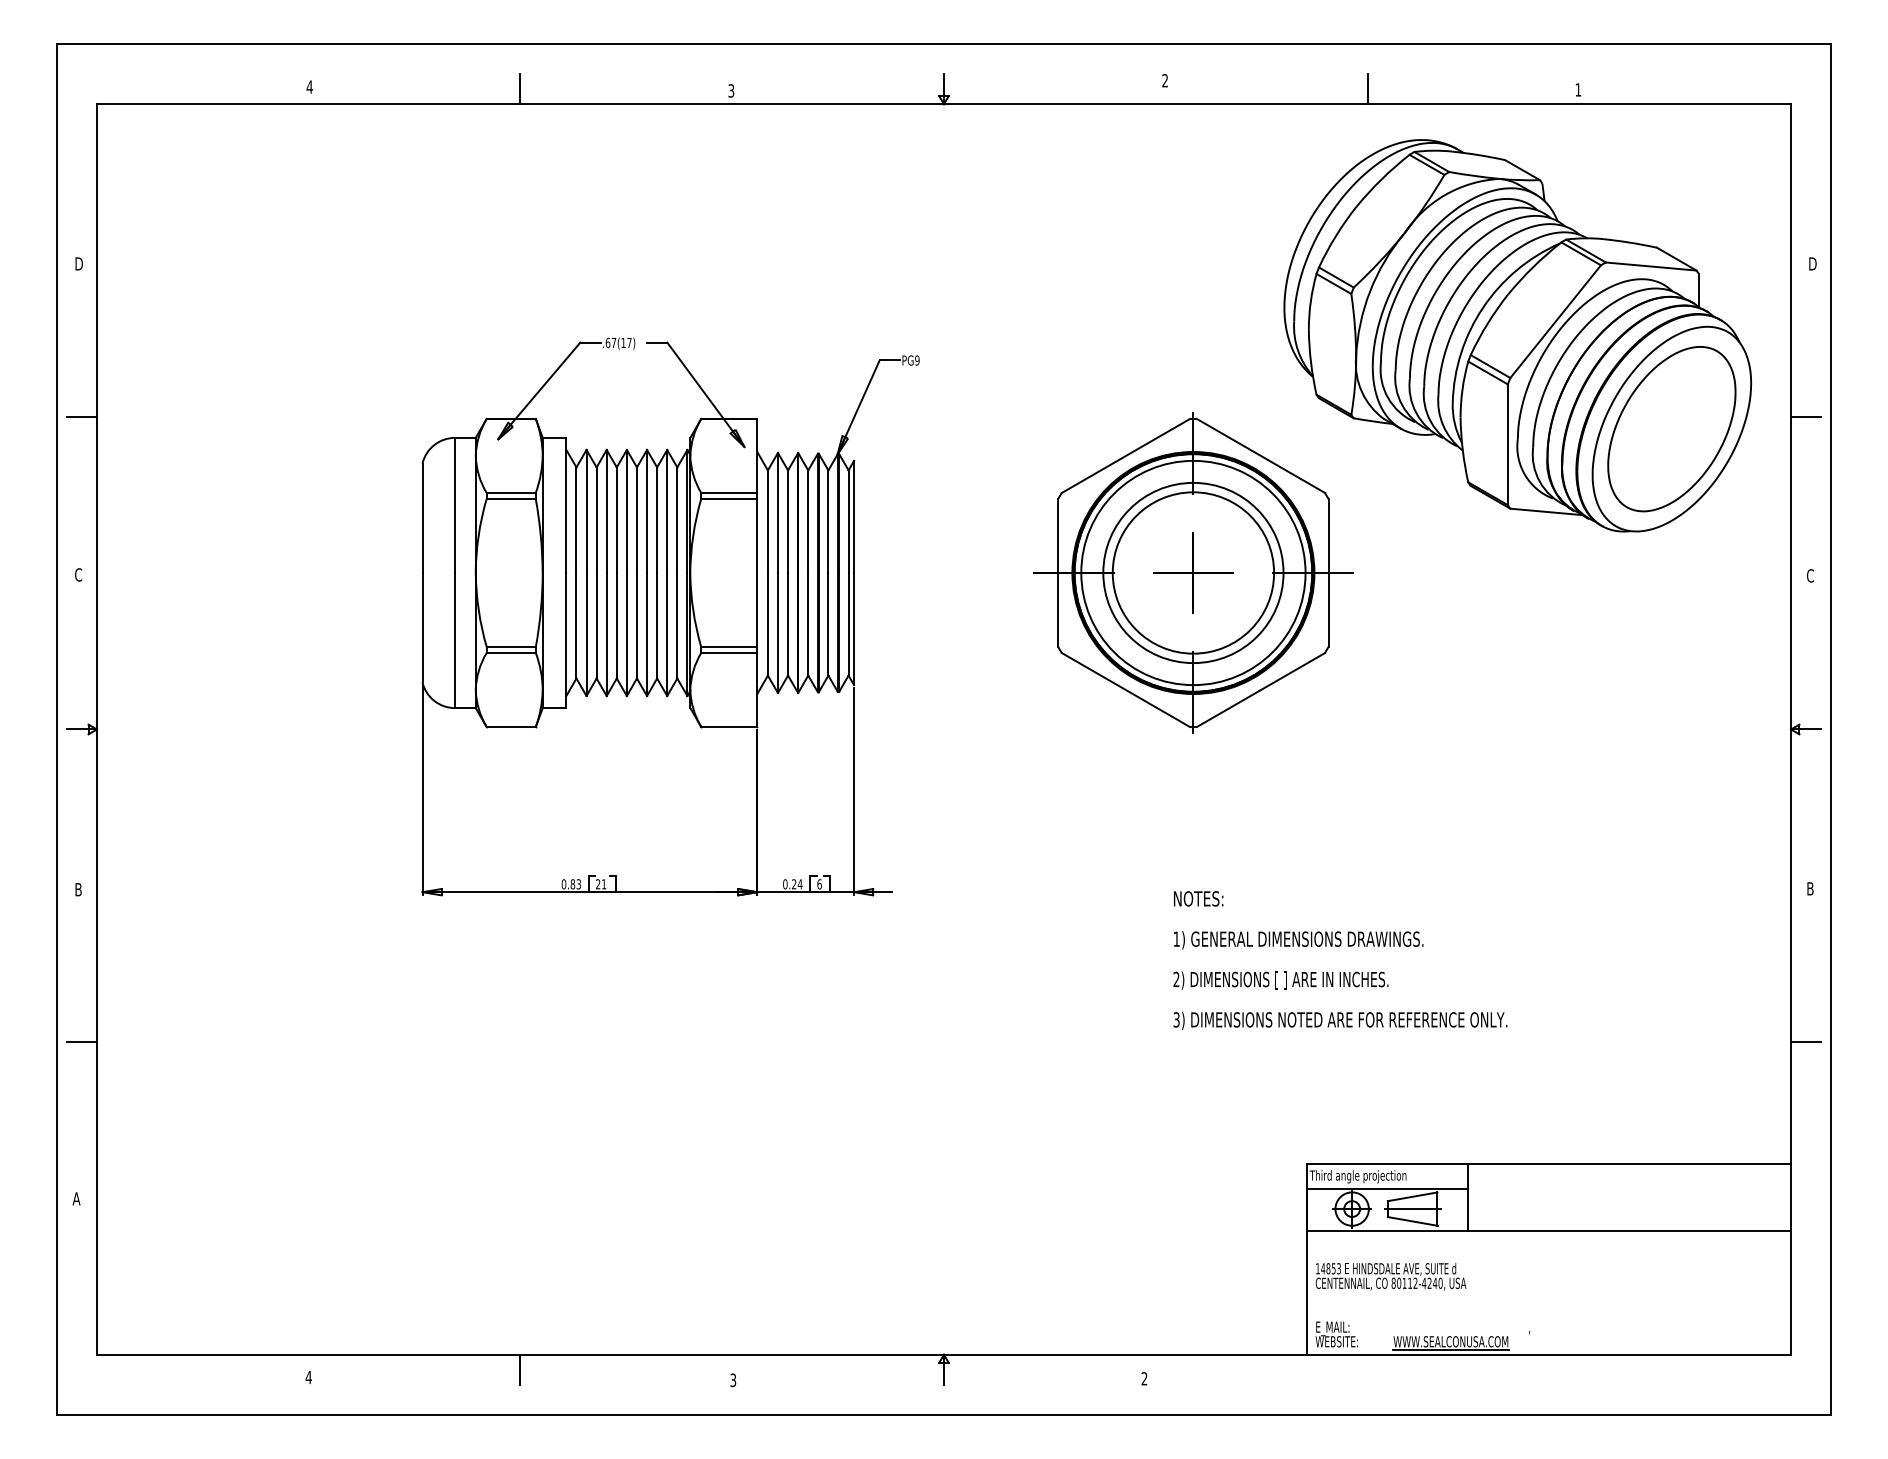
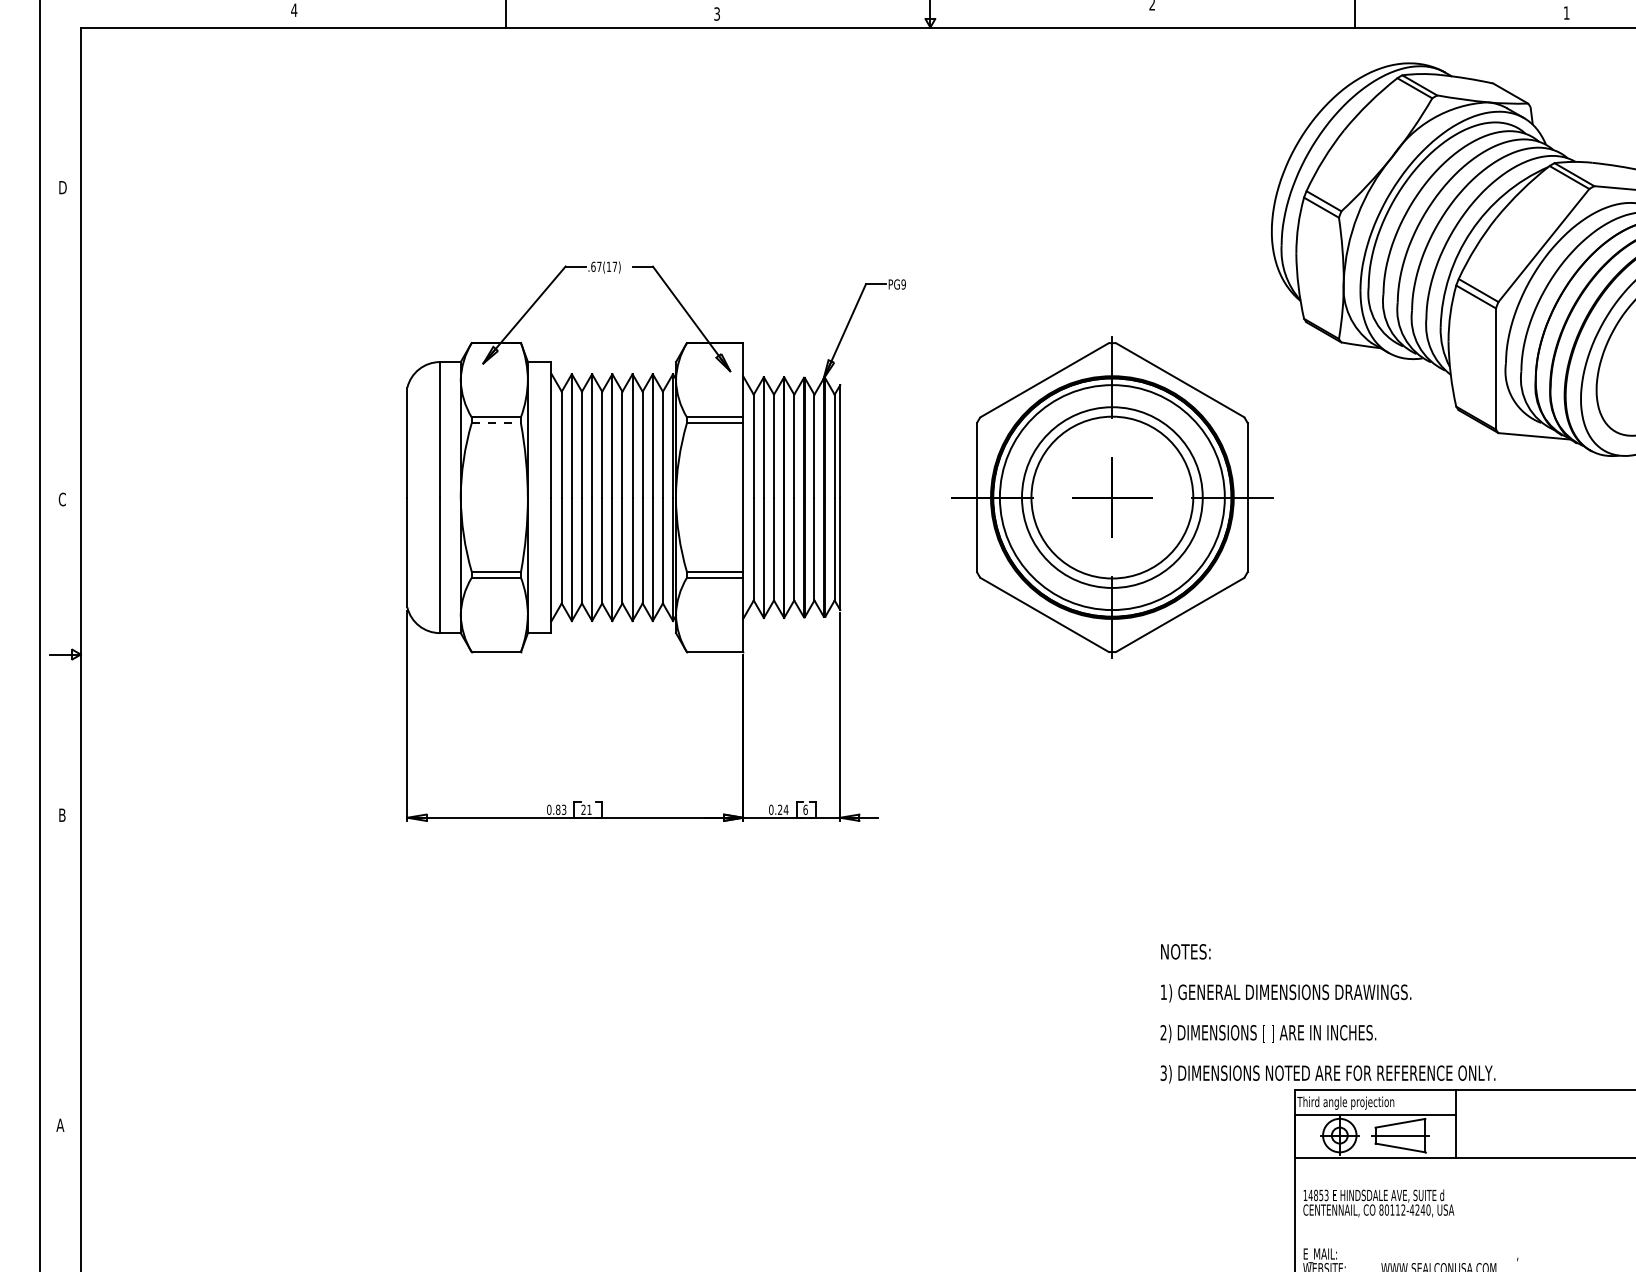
line: (81, 416) -> (65, 340), removed
line: (511, 499) -> (496, 423), solid -> dashed
part: (1193, 572) -> (1112, 497), moved
text: (1340, 960) -> (1328, 1013), moved
line: (81, 1042) -> (65, 968), removed

